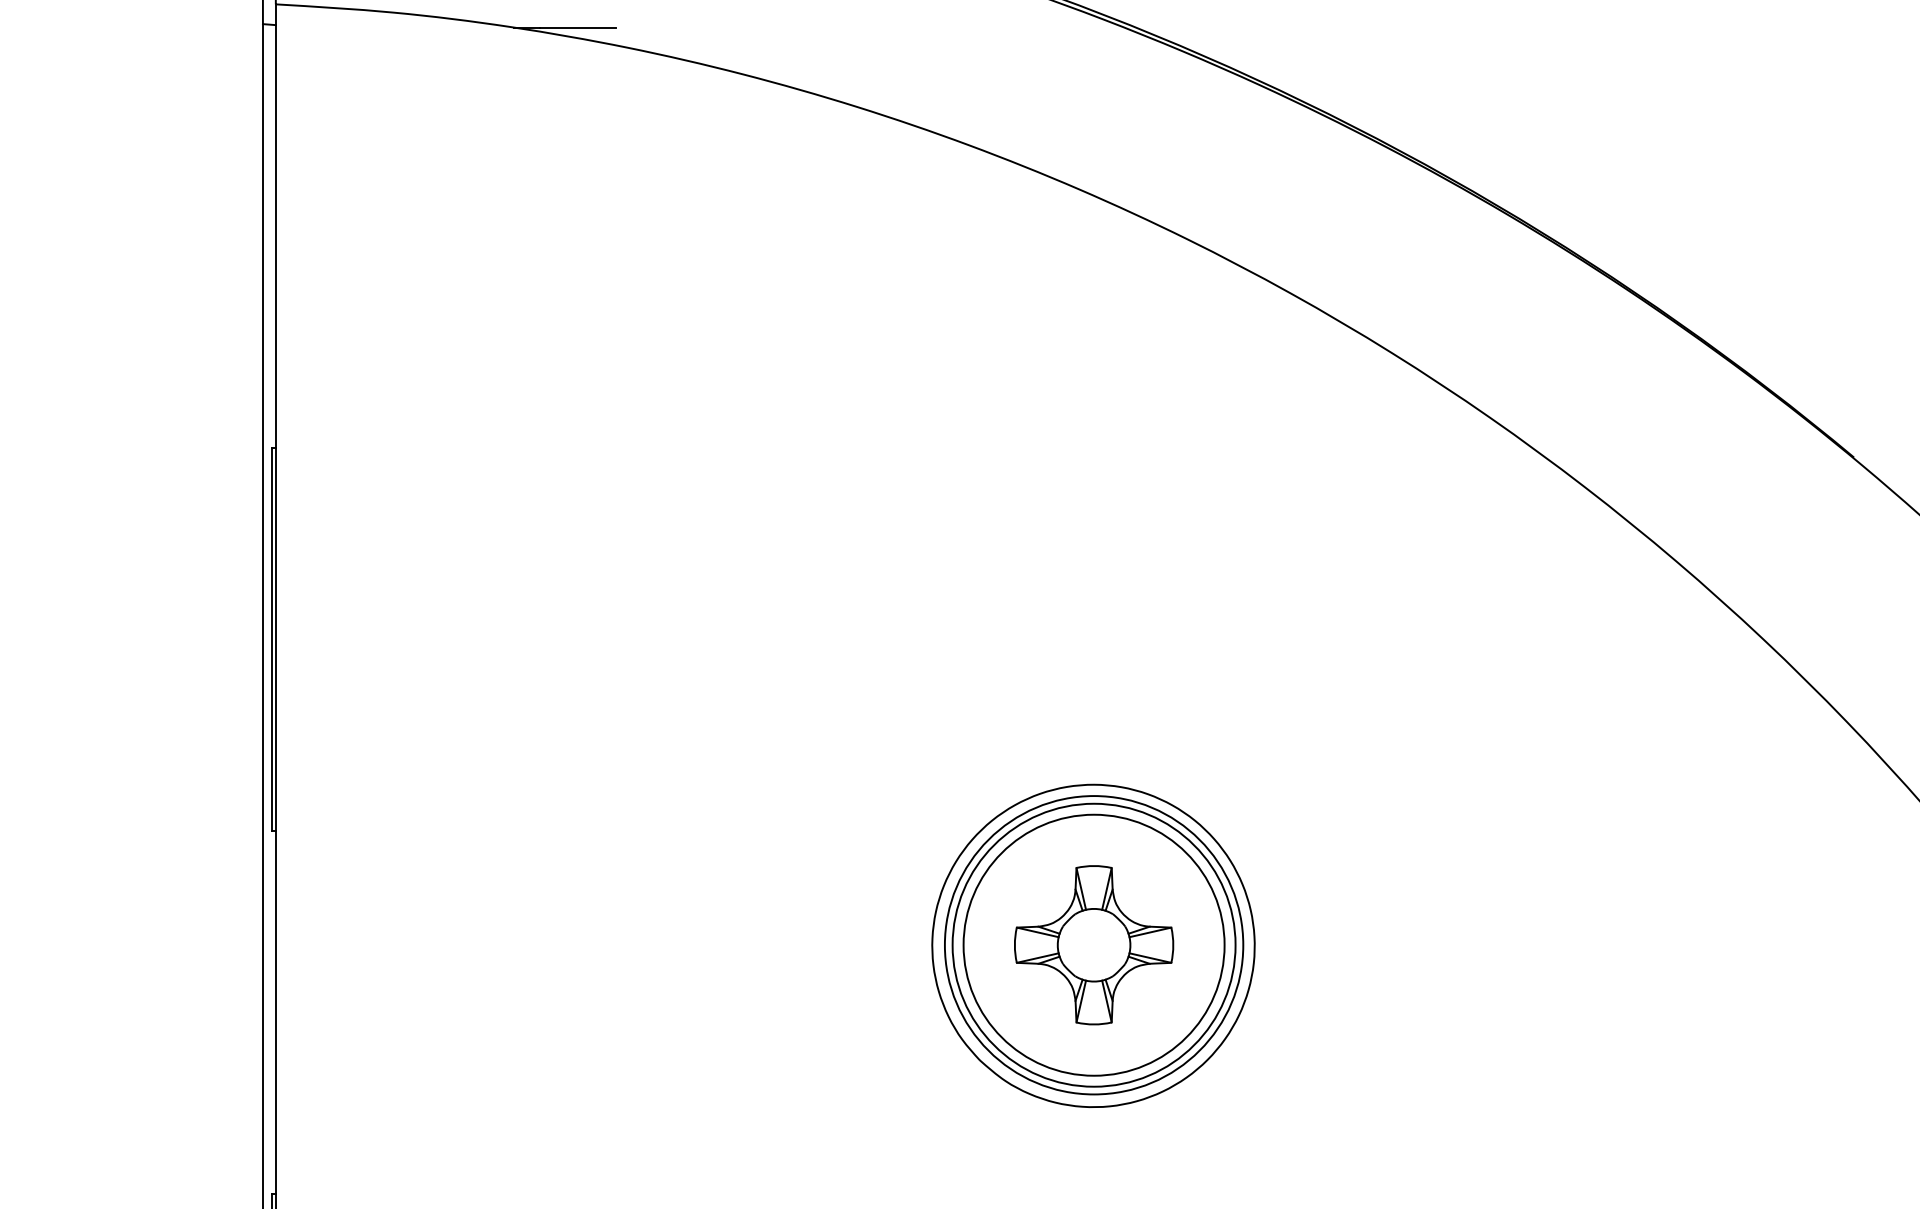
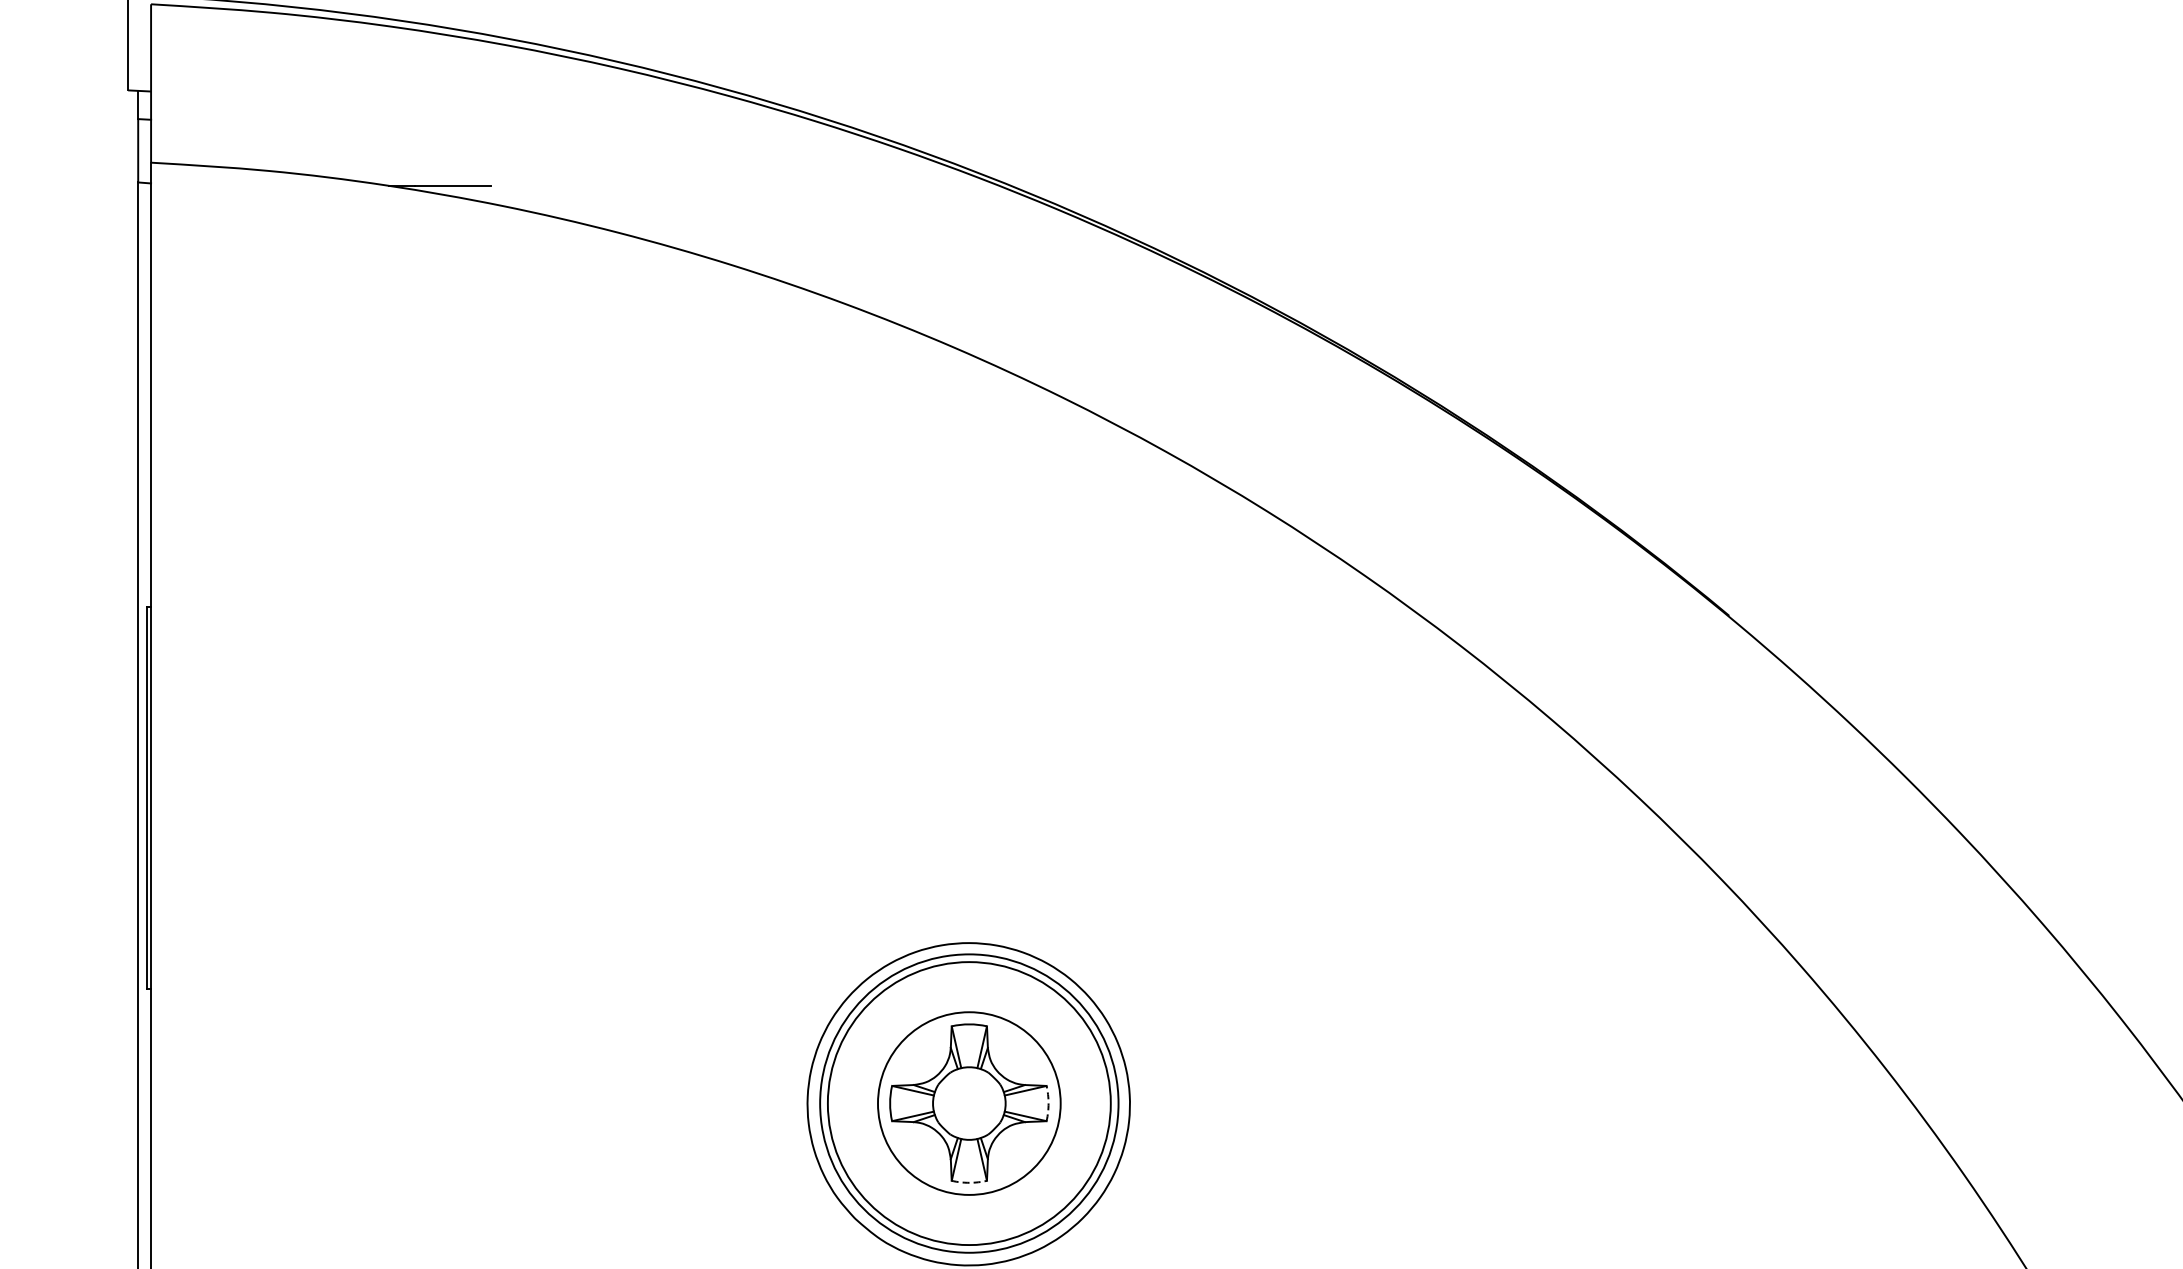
circle: (1093, 945) -> (968, 1103), size x0.7
arc: (1173, 945) -> (1048, 1103), solid -> dashed
arc: (1094, 1024) -> (969, 1182), solid -> dashed

